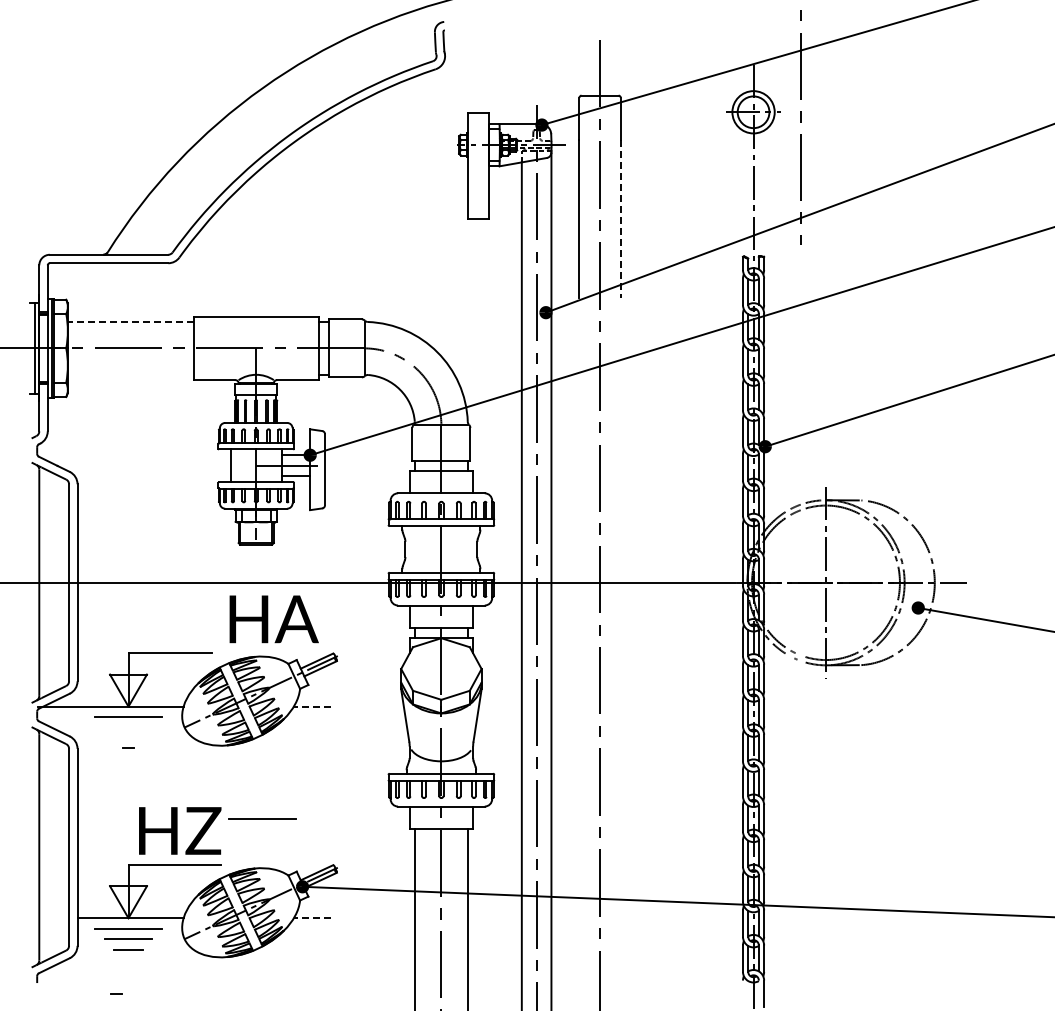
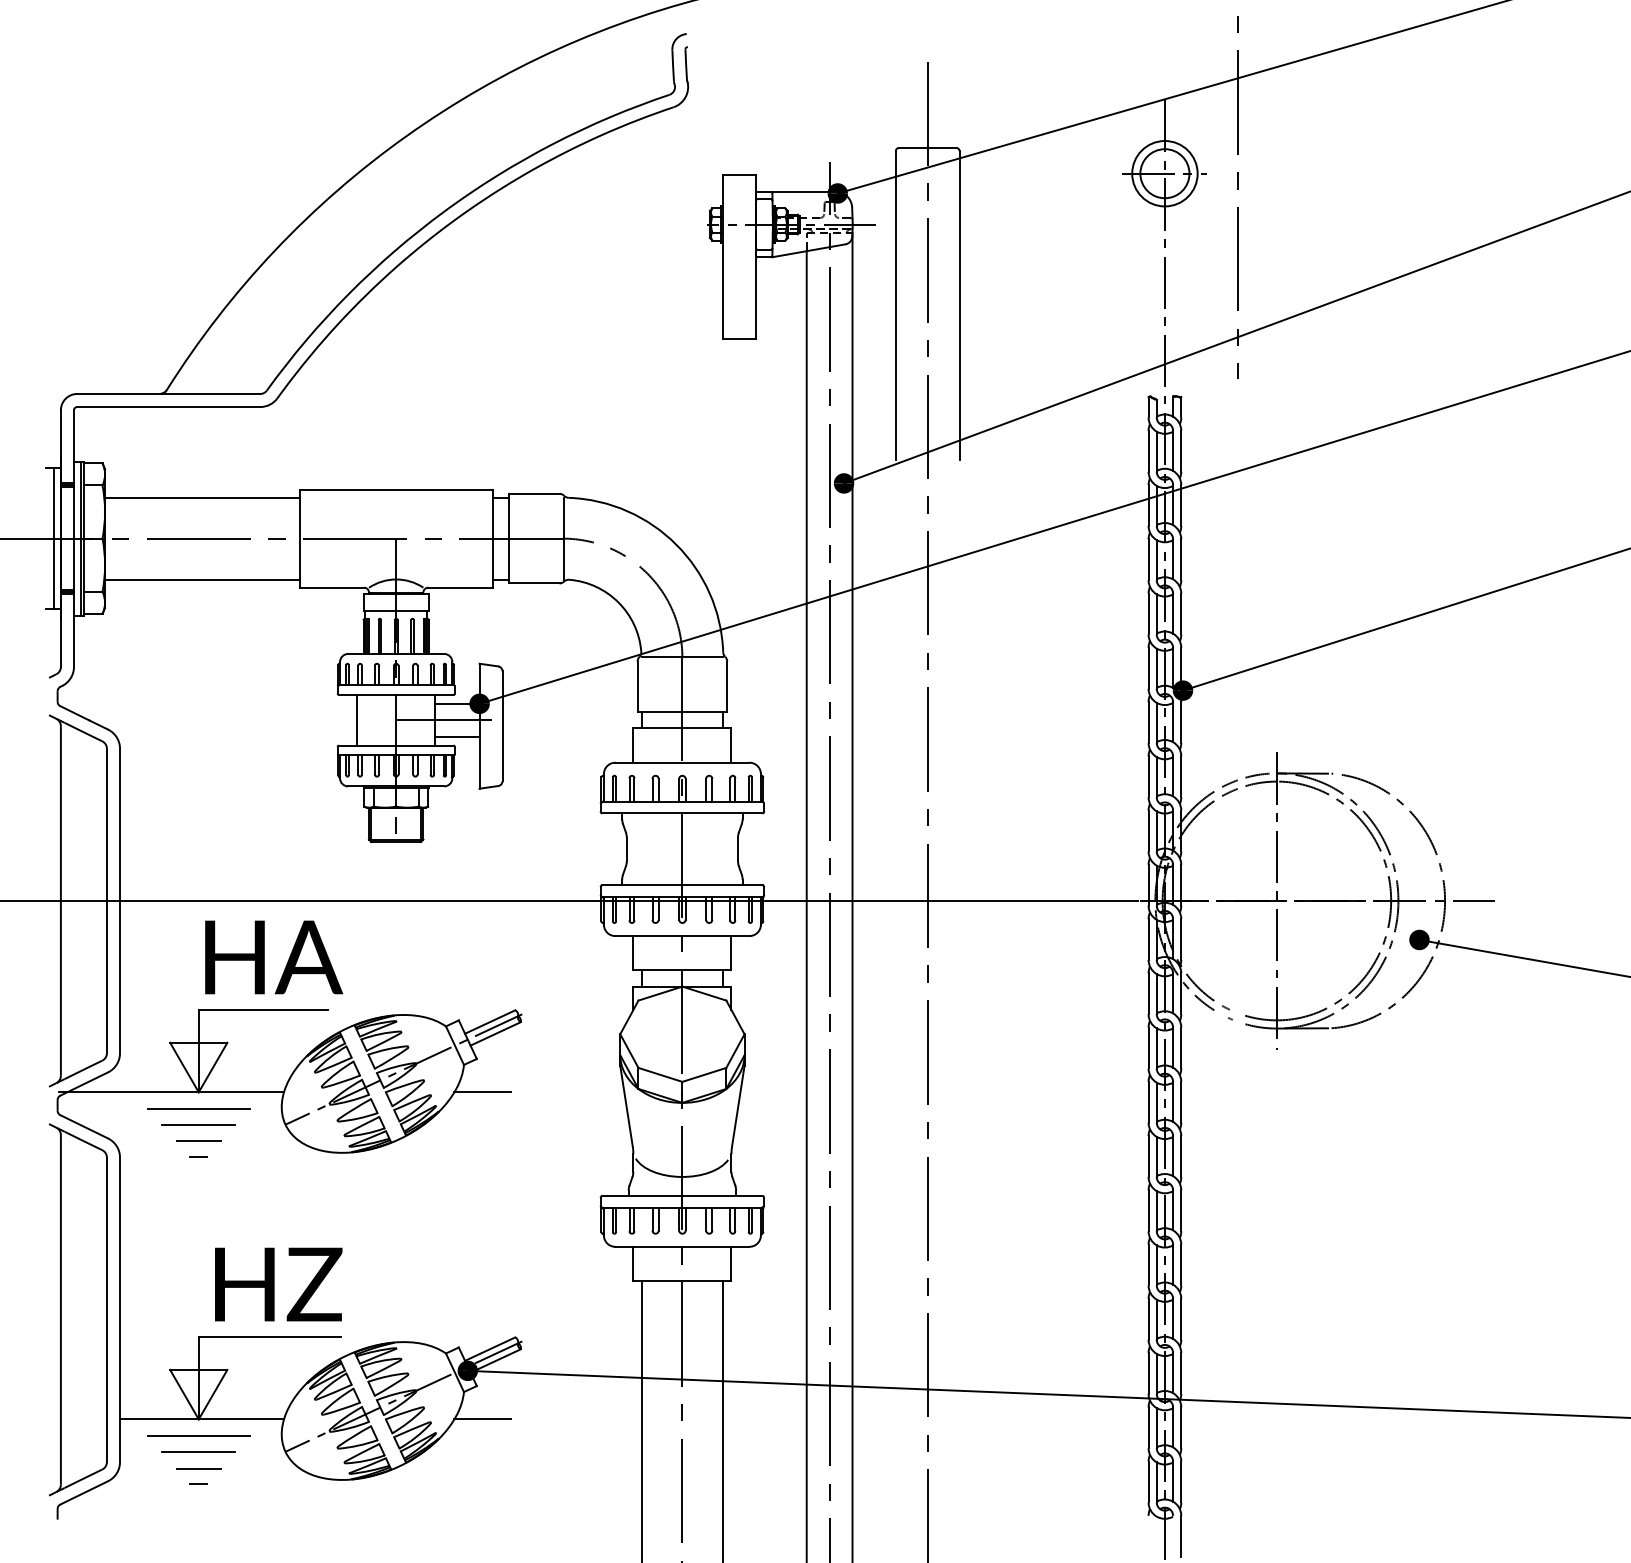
line: (620, 218) -> (959, 337), dashed -> solid
line: (130, 321) -> (201, 497), dashed -> solid
line: (130, 374) -> (201, 579), added
text: (273, 619) -> (272, 957), moved
line: (311, 706) -> (481, 1092), dashed -> solid
line: (128, 727) -> (198, 1124), added
line: (128, 738) -> (198, 1141), added
line: (262, 818) -> (405, 1265), removed
line: (311, 918) -> (481, 1419), dashed -> solid
line: (116, 993) -> (198, 1483), moved

